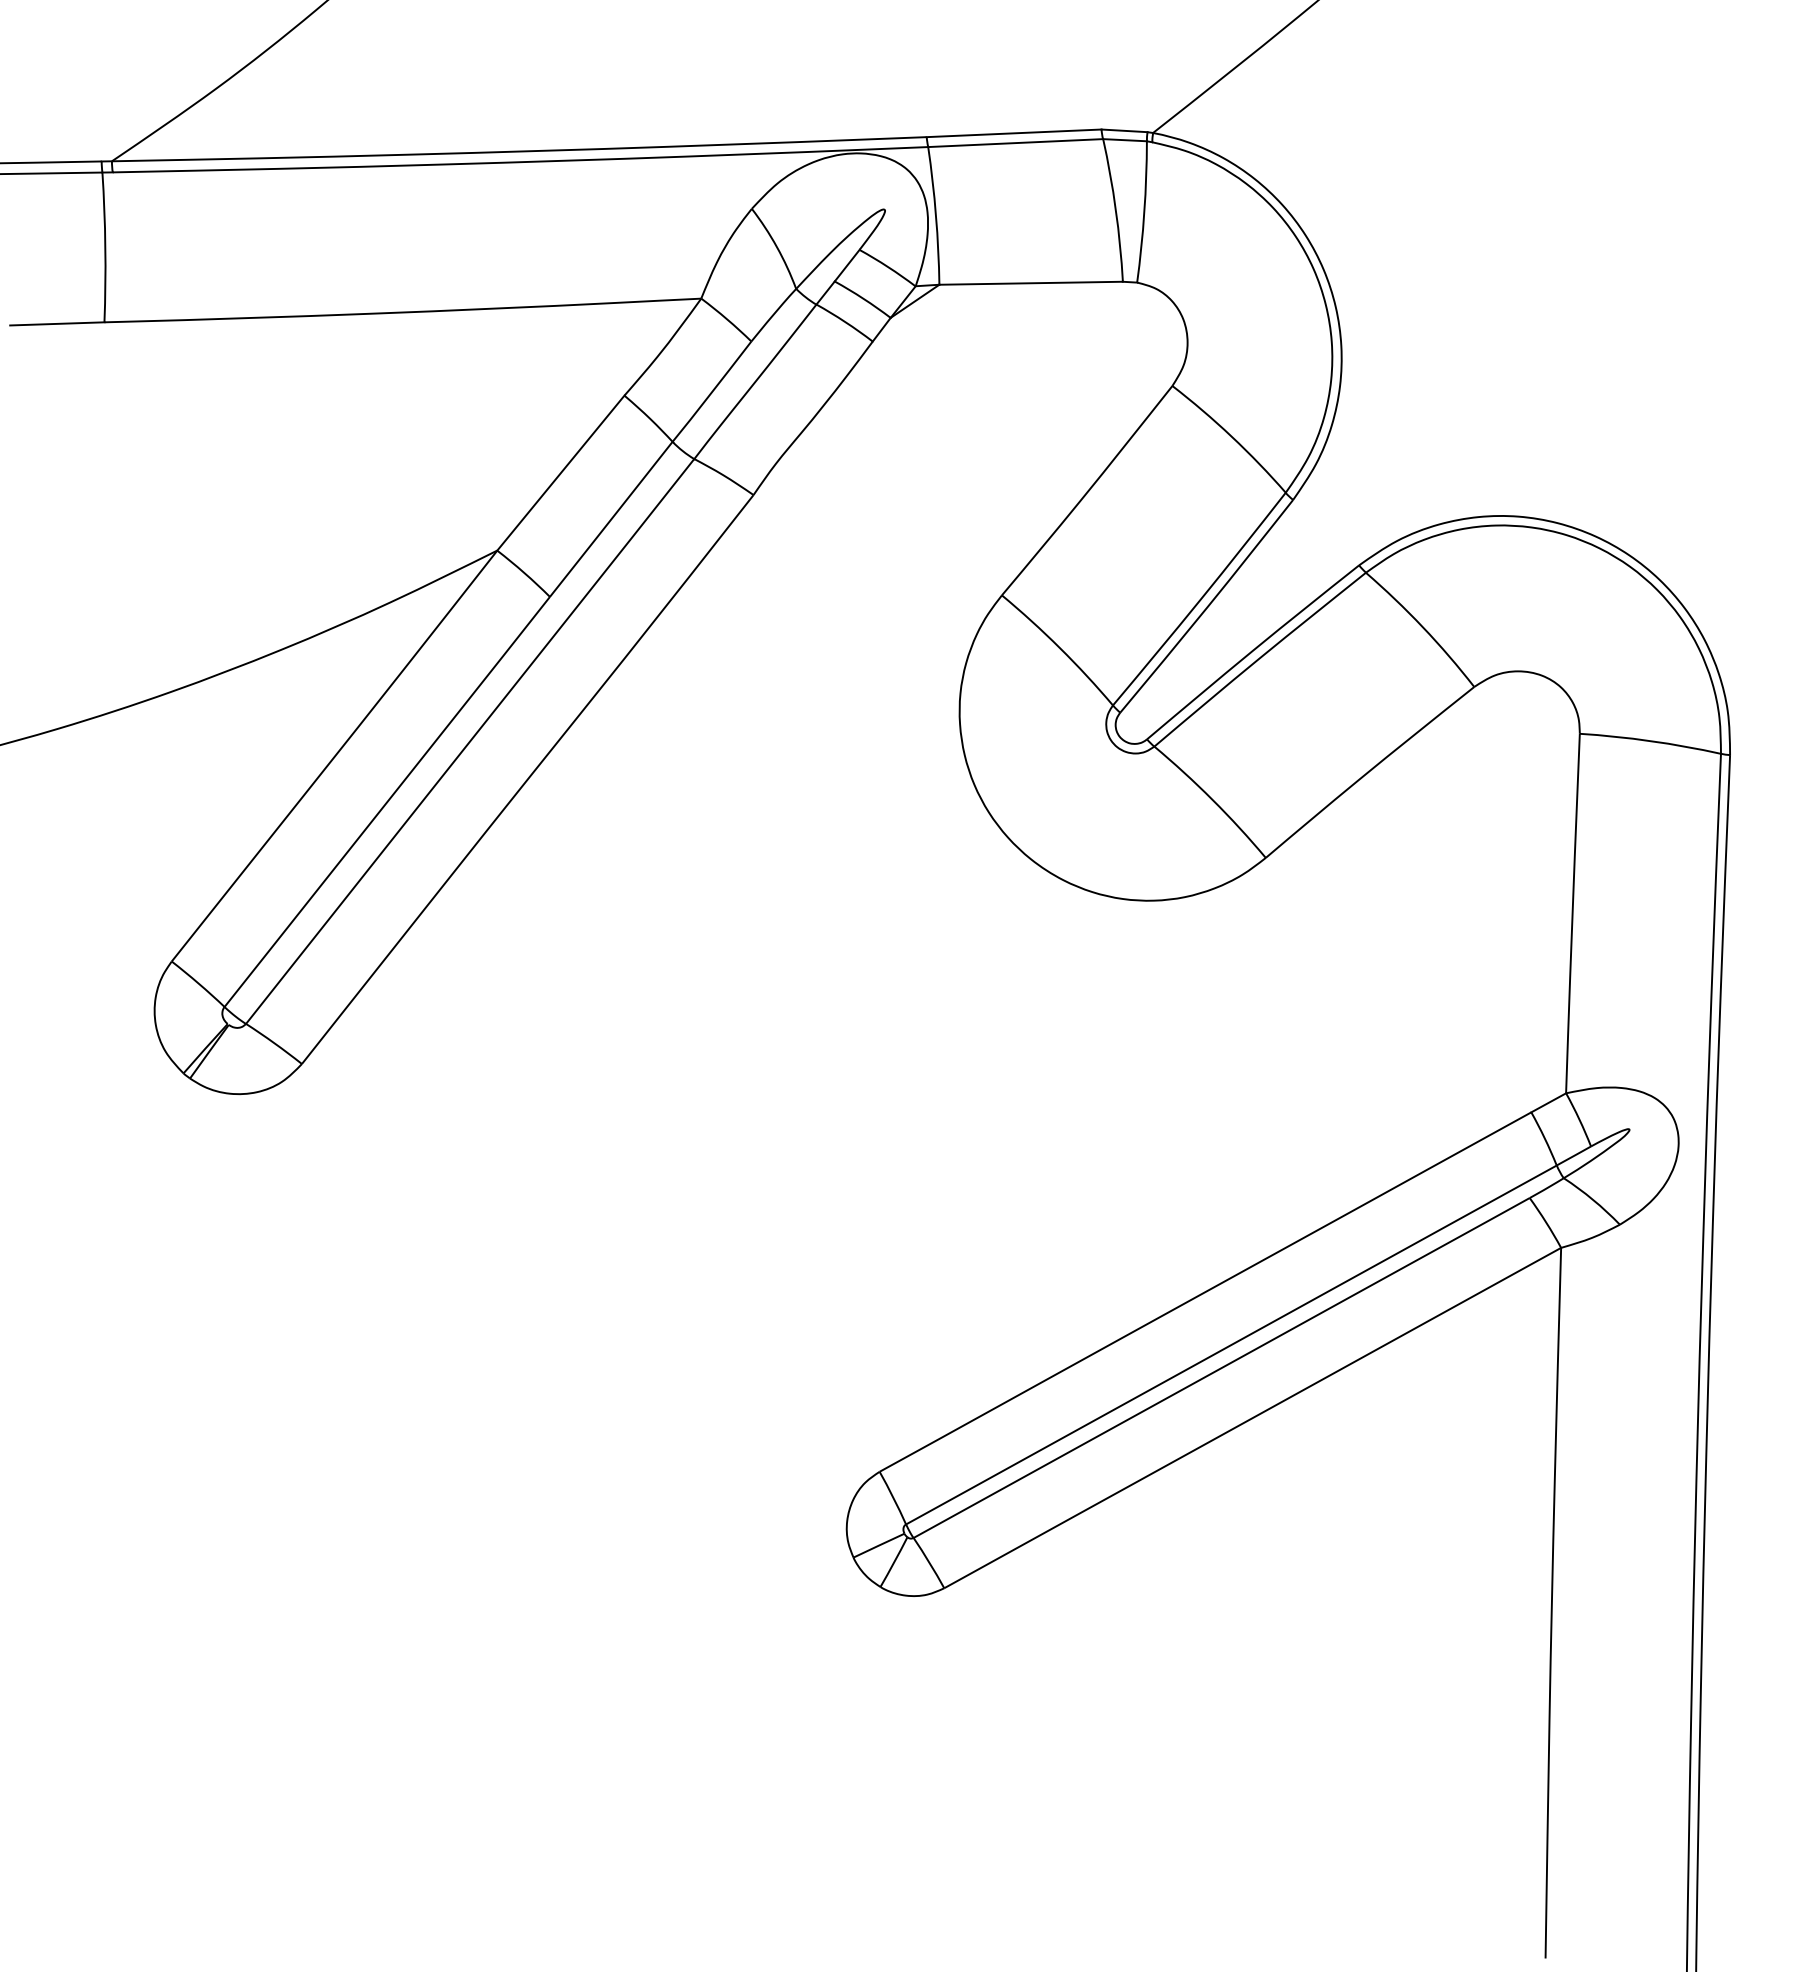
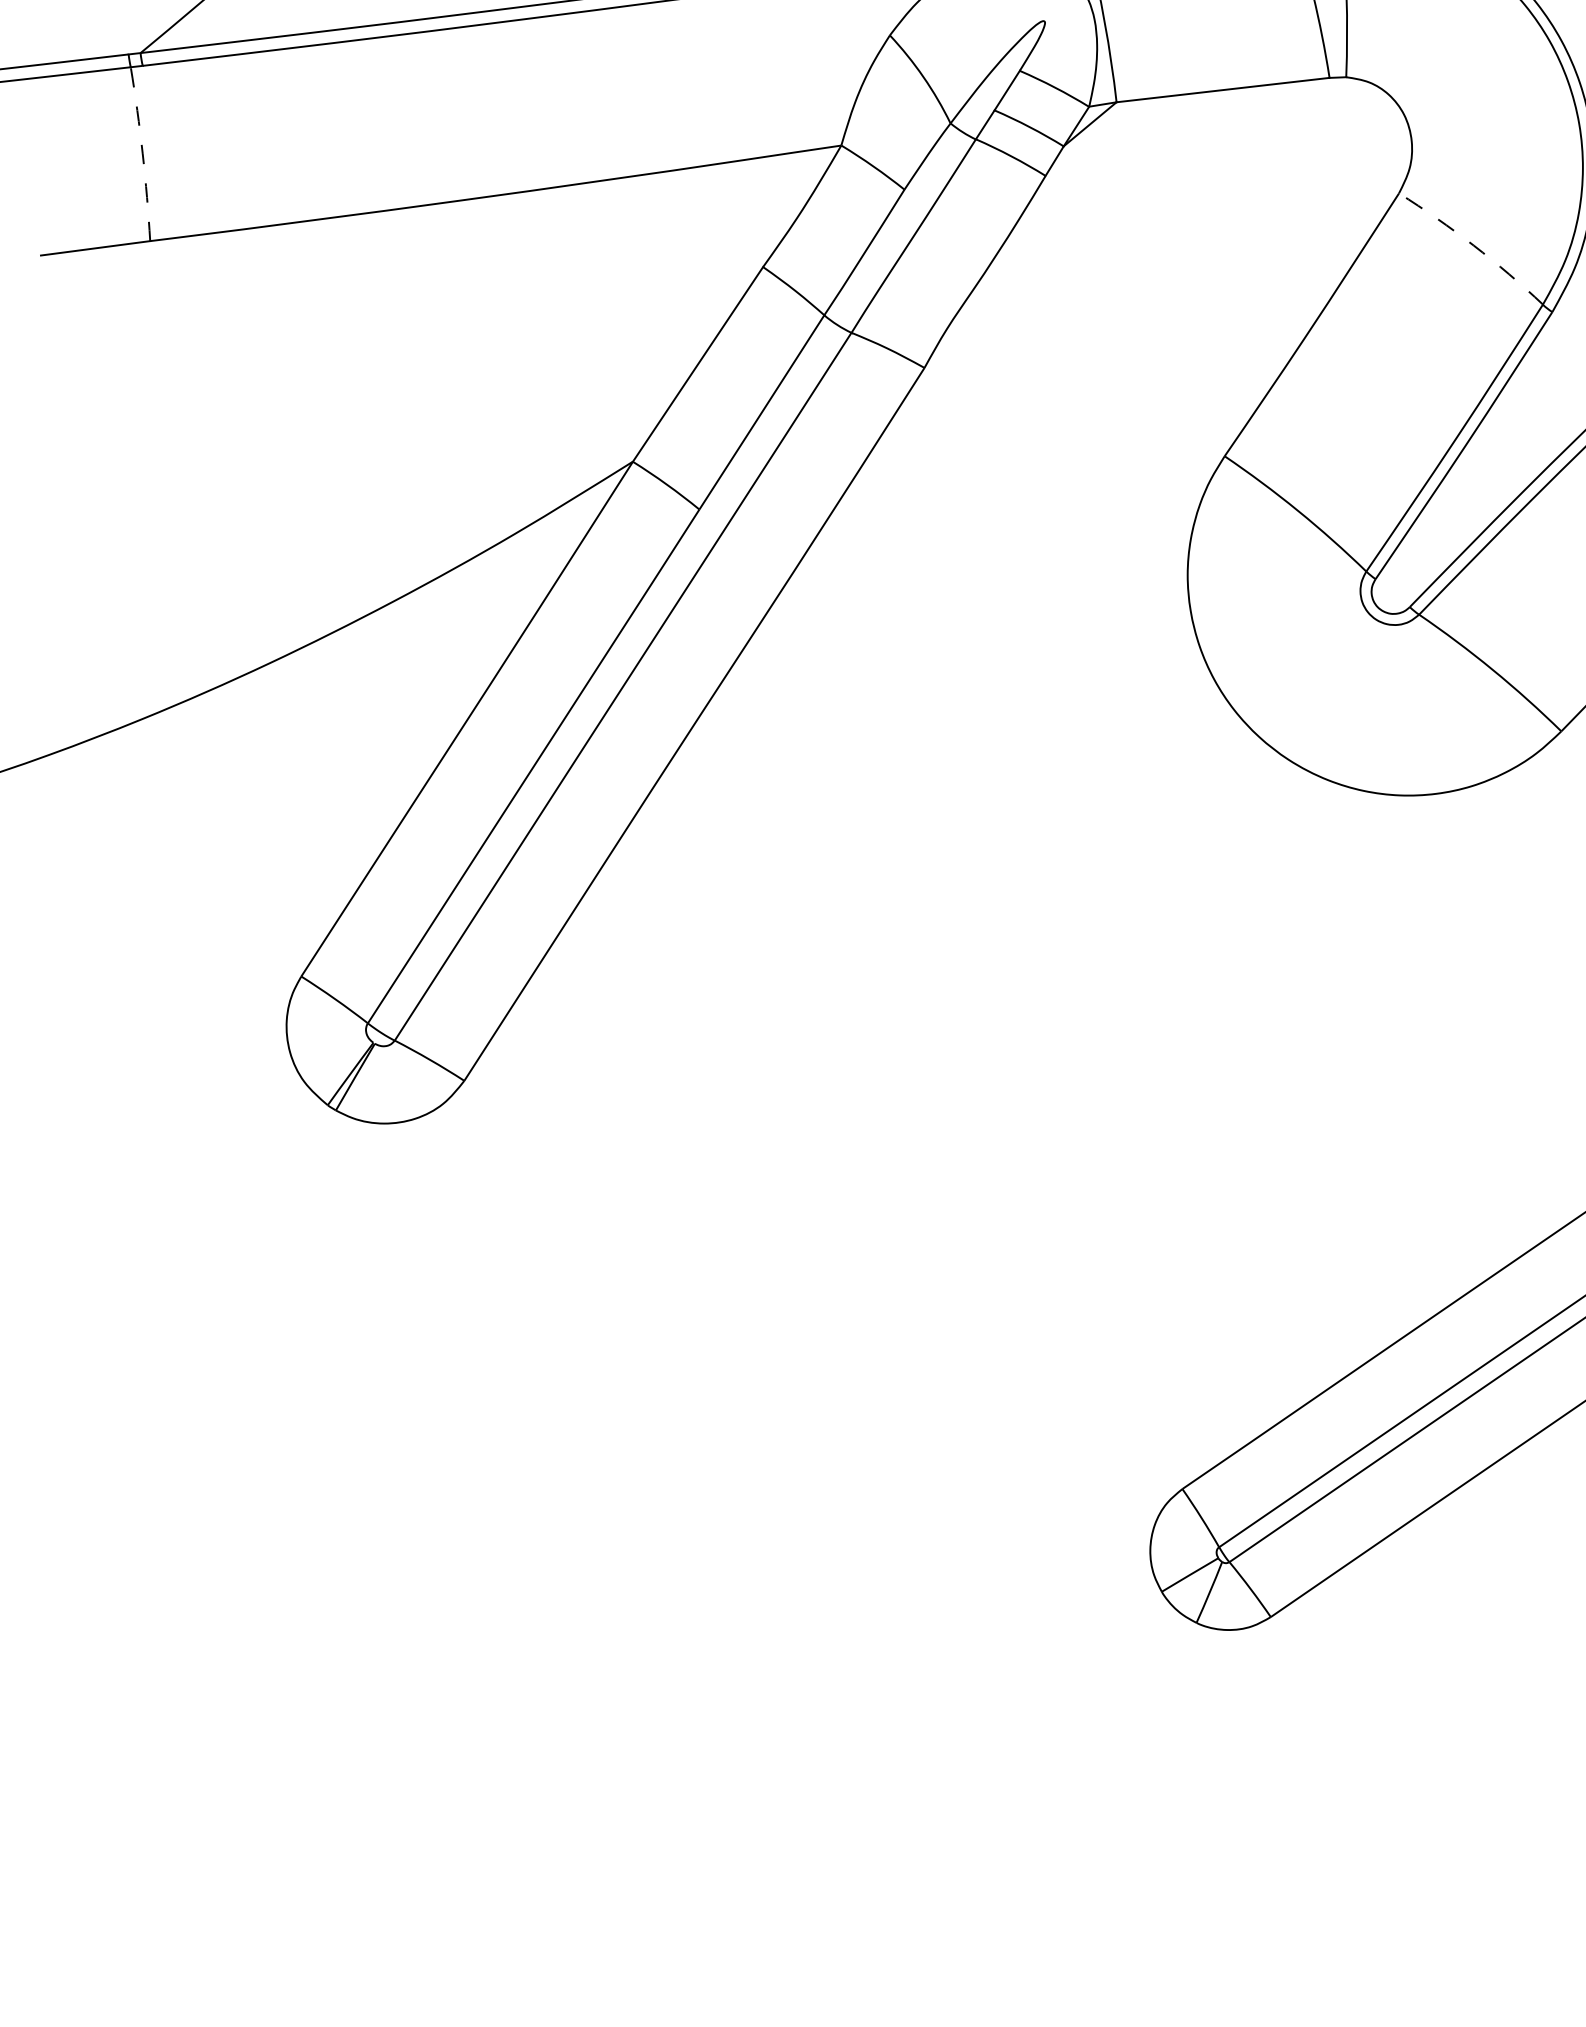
arc: (105, 247) -> (142, 154), solid -> dashed
arc: (1231, 436) -> (1473, 245), solid -> dashed

